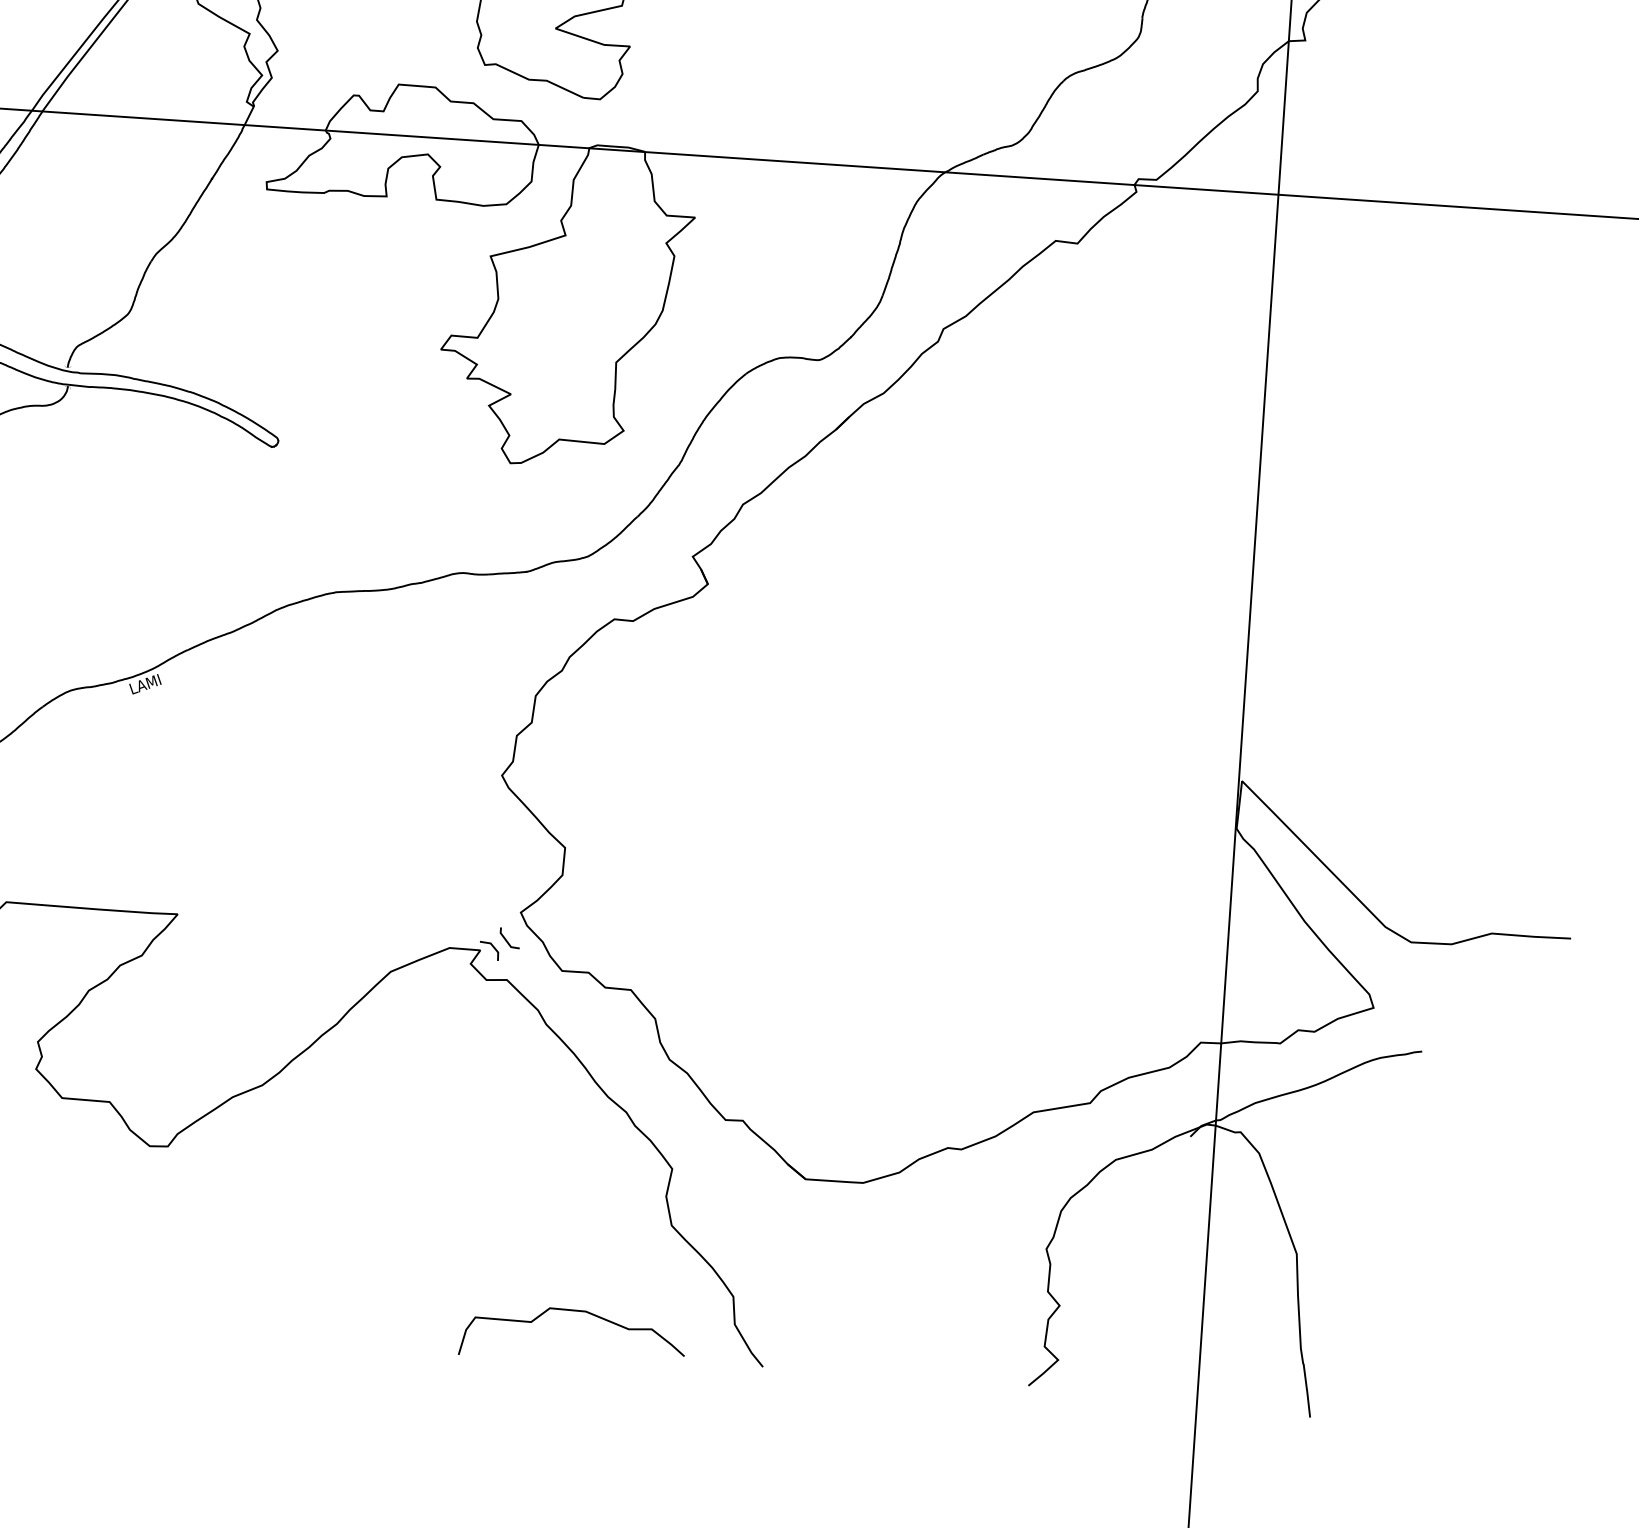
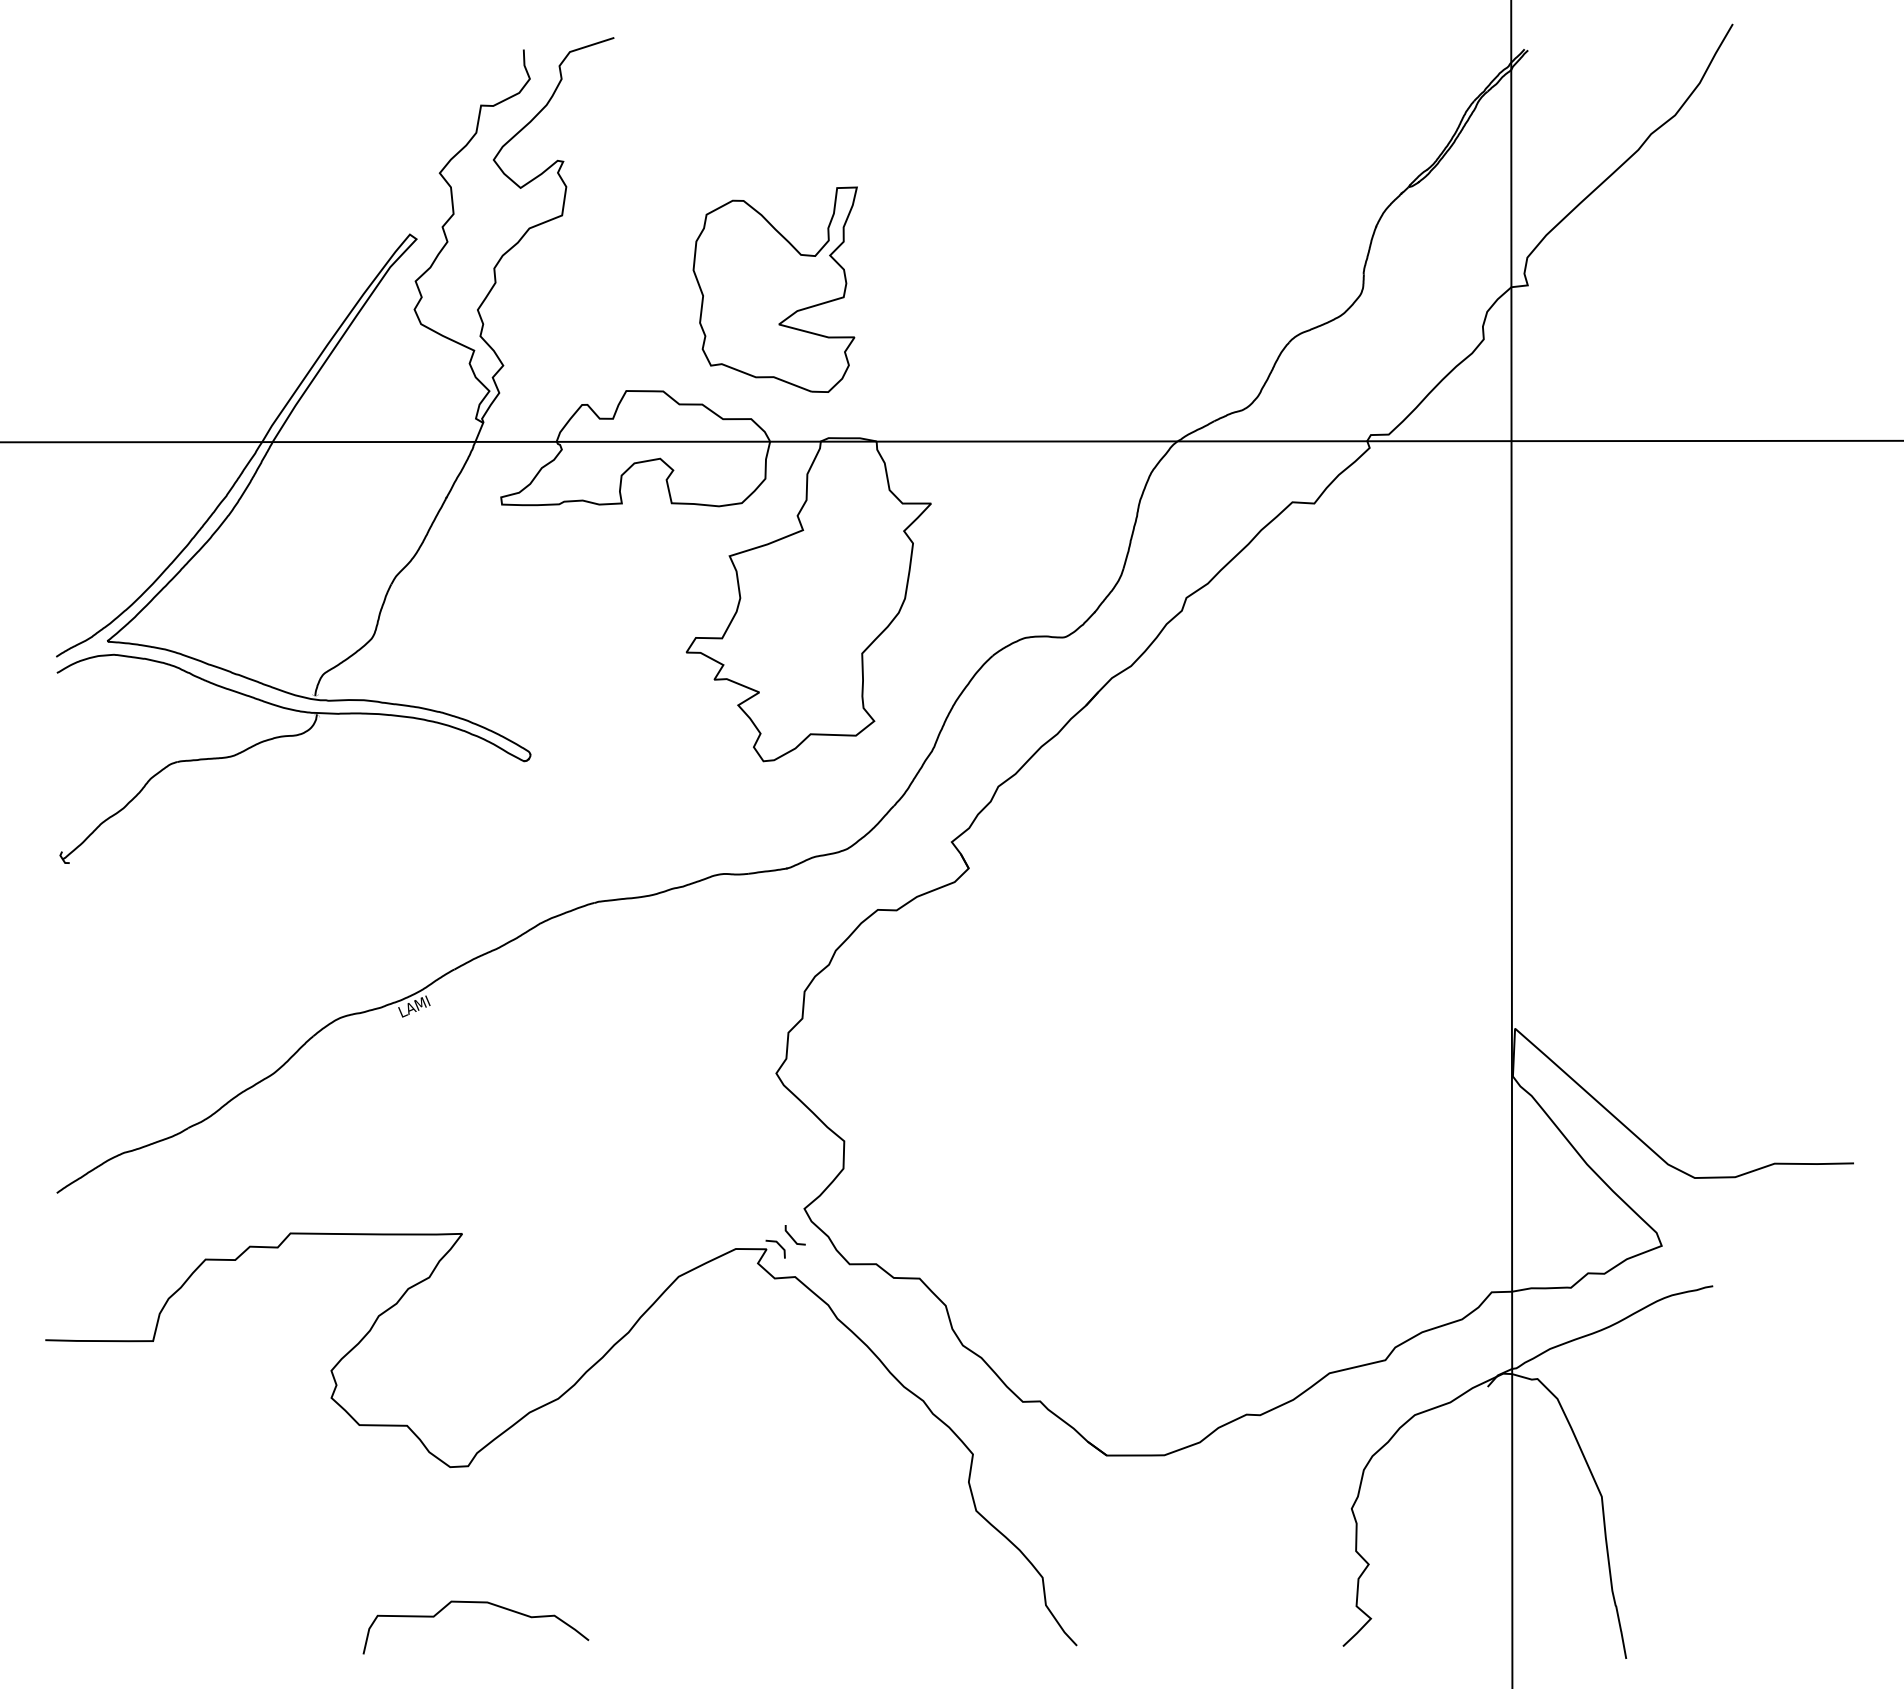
curve: (573, 1311) -> (475, 1603), moved

